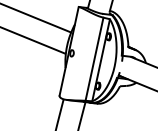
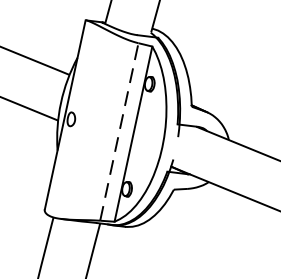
line: (94, 59) -> (119, 132), solid -> dashed

